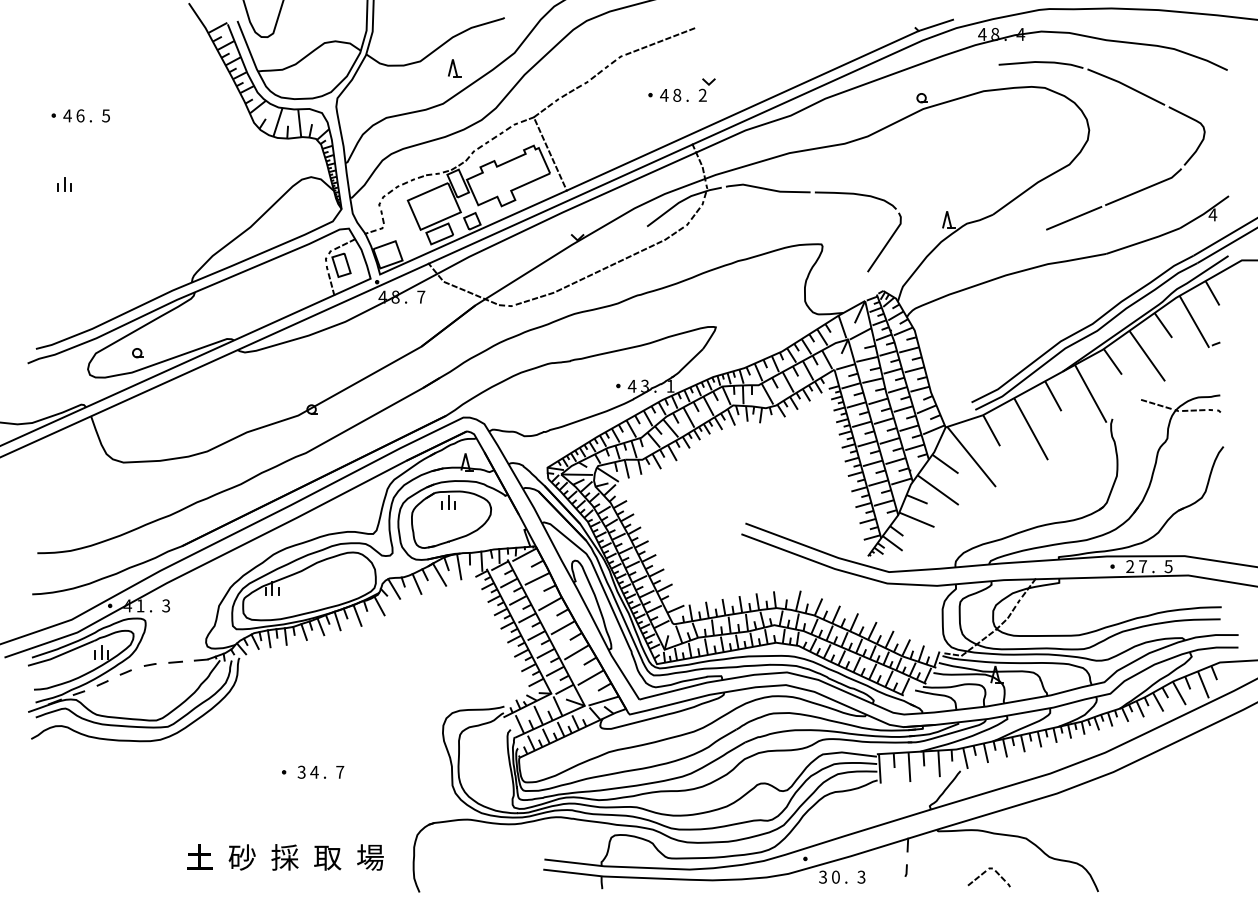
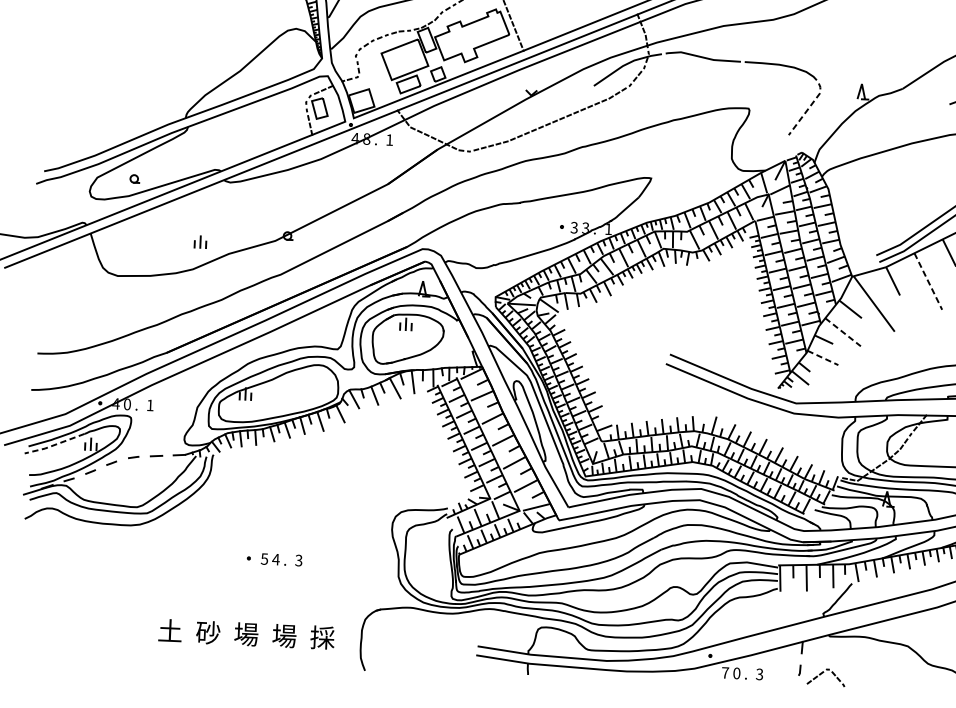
part: (64, 184) -> (200, 242), moved
line: (887, 242) -> (807, 109), solid -> dashed
text: (421, 296) -> (389, 139), 7 -> 1
text: (631, 385) -> (573, 227), 4 -> 3
line: (1031, 429) -> (928, 281), solid -> dashed
line: (938, 490) -> (843, 332), solid -> dashed
line: (917, 520) -> (823, 358), solid -> dashed
text: (140, 605) -> (127, 404), 1 -> 0
text: (166, 605) -> (150, 405), 3 -> 1
line: (60, 655) -> (54, 445), solid -> dashed
text: (301, 771) -> (264, 558), 3 -> 5
text: (340, 771) -> (299, 559), 7 -> 3
text: (284, 857) -> (245, 634), 採 -> 場
text: (327, 857) -> (284, 636), 取 -> 場
text: (370, 857) -> (322, 637), 場 -> 採
text: (823, 876) -> (725, 672), 3 -> 7
part: (988, 877) -> (825, 677), moved

